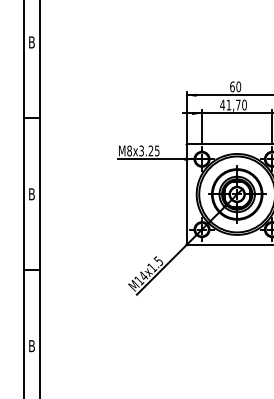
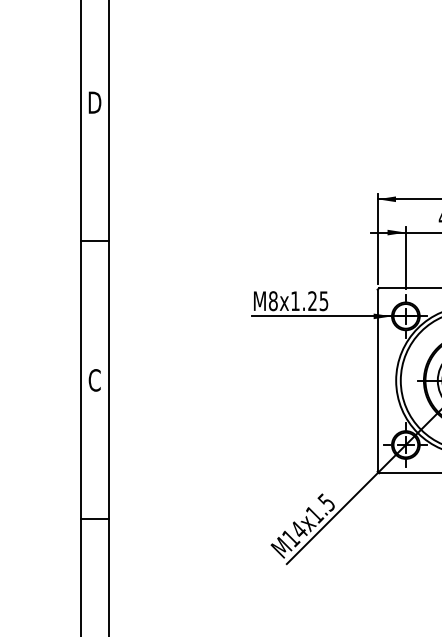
text: (31, 42) -> (94, 102), B -> D
text: (141, 150) -> (295, 300), M8x3.25 -> M8x1.25
text: (31, 194) -> (94, 380), B -> C

